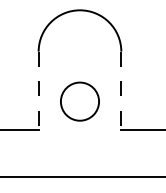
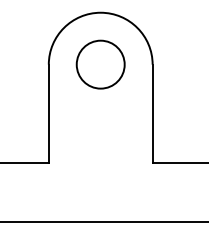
line: (38, 91) -> (48, 114), dashed -> solid
line: (121, 91) -> (152, 114), dashed -> solid
circle: (79, 101) -> (100, 64), moved

